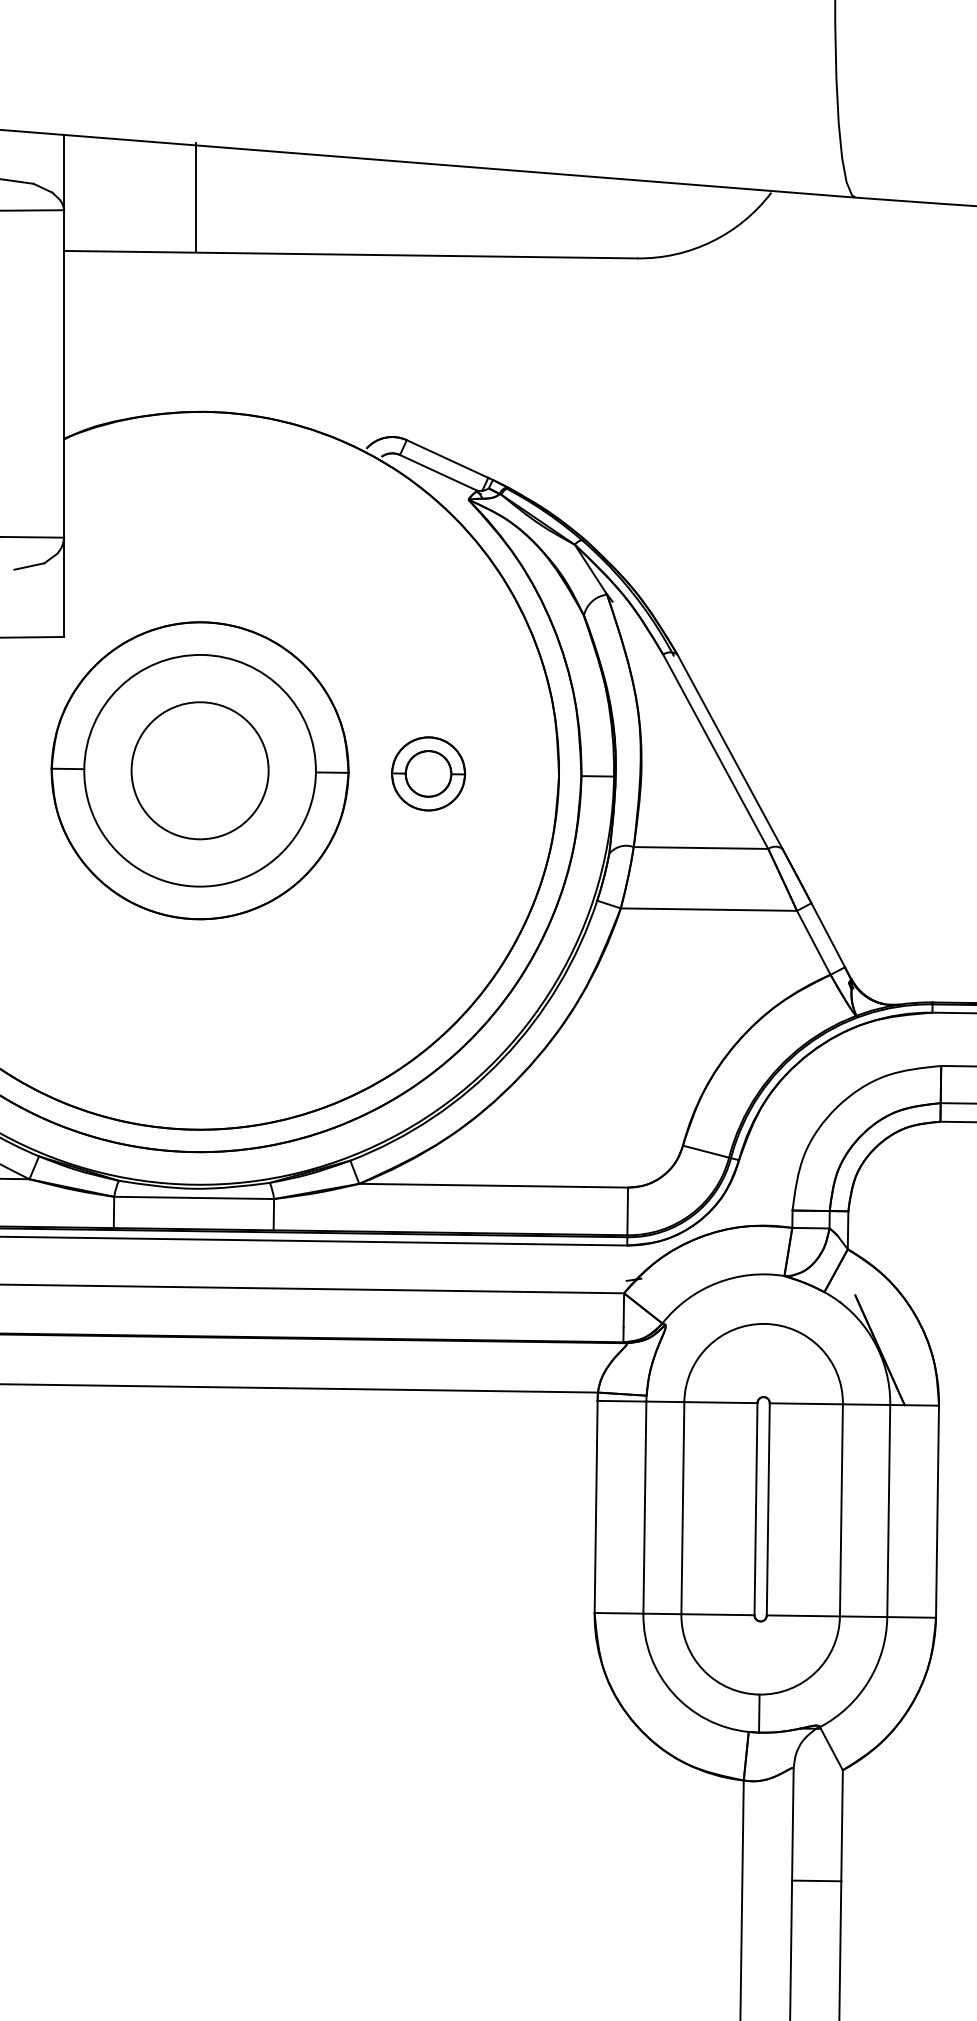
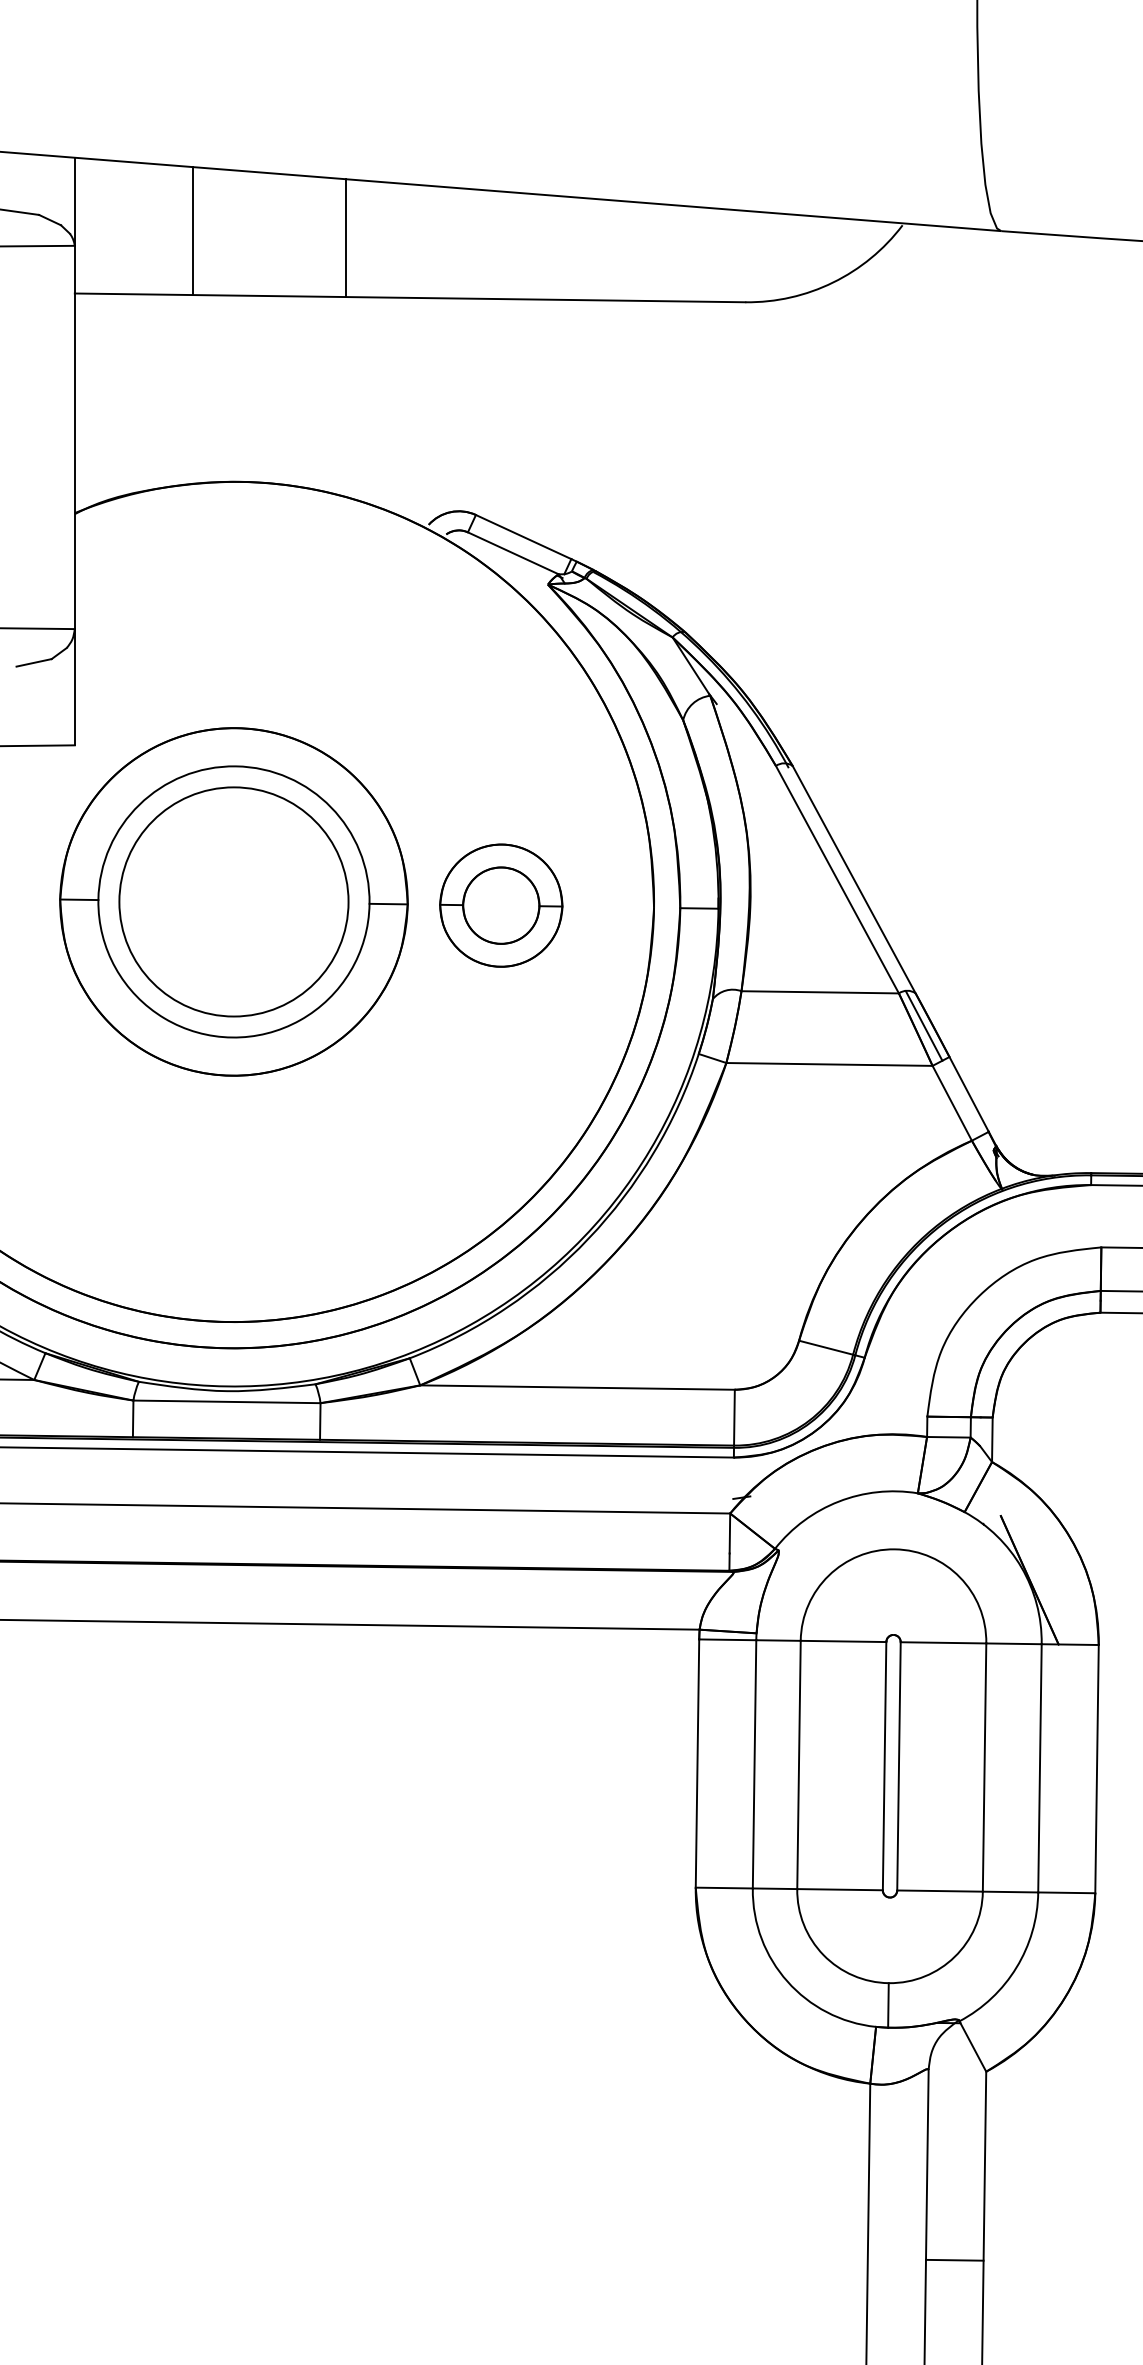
line: (196, 197) -> (193, 231), moved
line: (295, 203) -> (345, 238), added
circle: (199, 770) -> (233, 901), size x1.43
part: (428, 773) -> (501, 905), size x1.43
line: (789, 876) -> (923, 1025), added
line: (816, 1880) -> (954, 2259), moved

